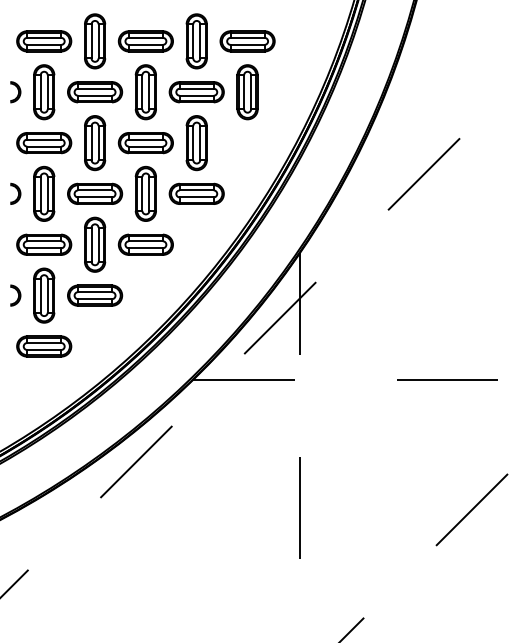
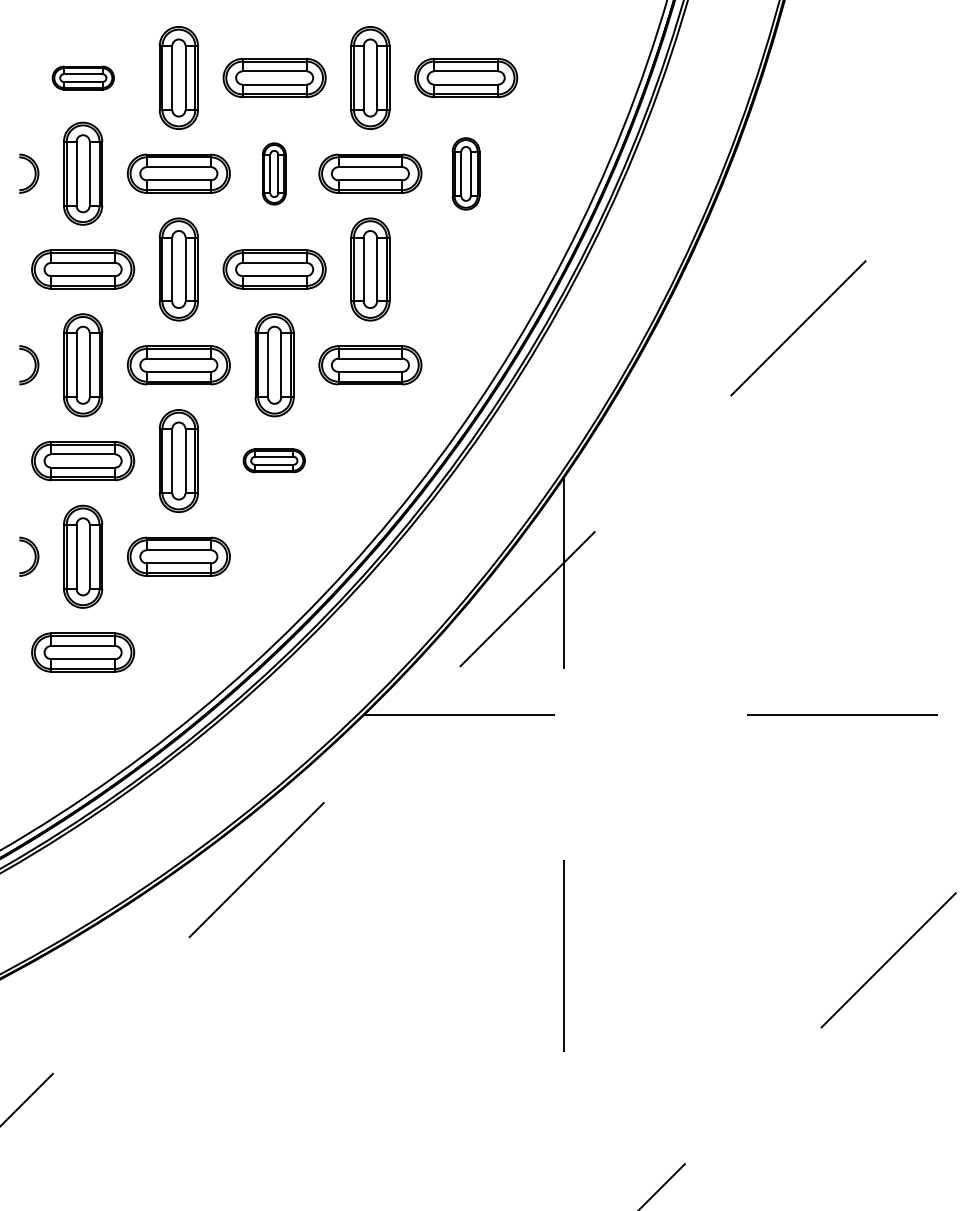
part: (44, 41) -> (83, 78), size x0.6
part: (145, 92) -> (273, 174), size x0.6
part: (247, 92) -> (465, 174), size x0.7
part: (145, 244) -> (273, 460), size x0.6

